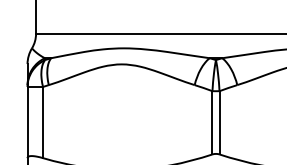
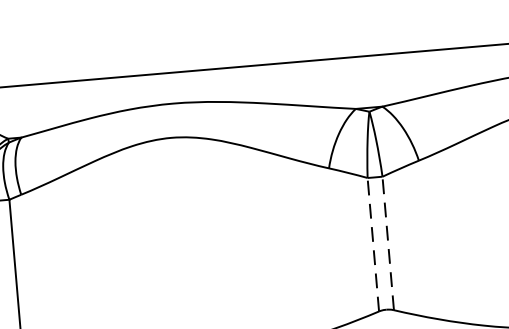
line: (212, 122) -> (373, 244), solid -> dashed
line: (219, 122) -> (388, 242), solid -> dashed

